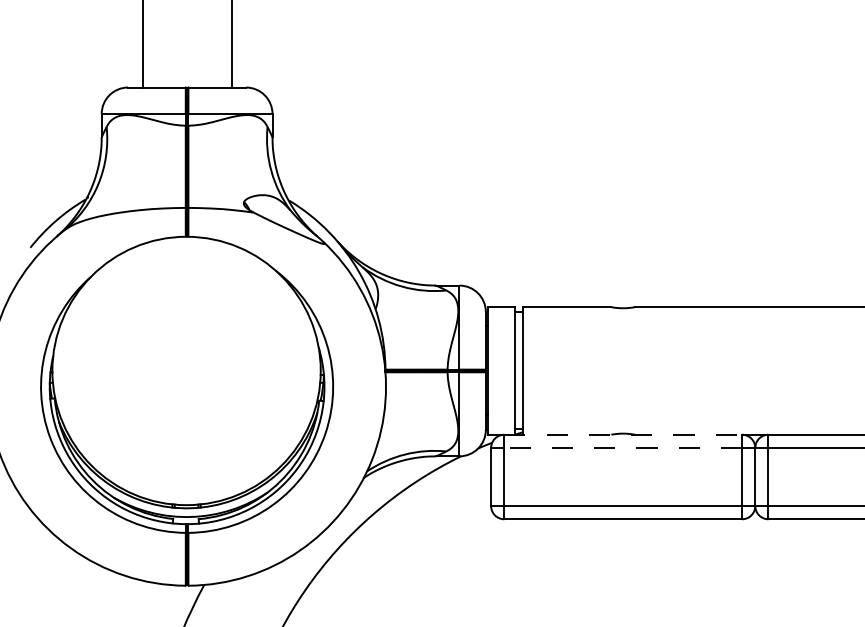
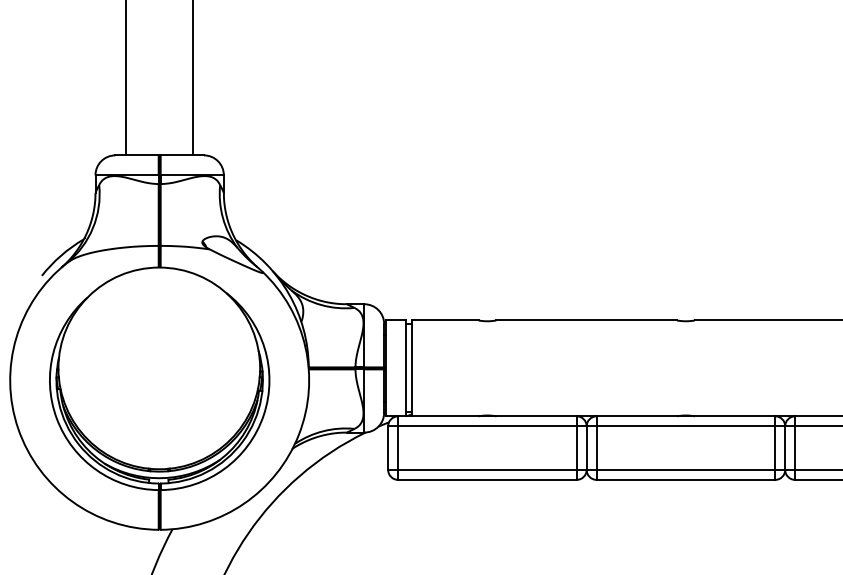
line: (623, 434) -> (487, 416), dashed -> solid
line: (621, 448) -> (486, 426), dashed -> solid

